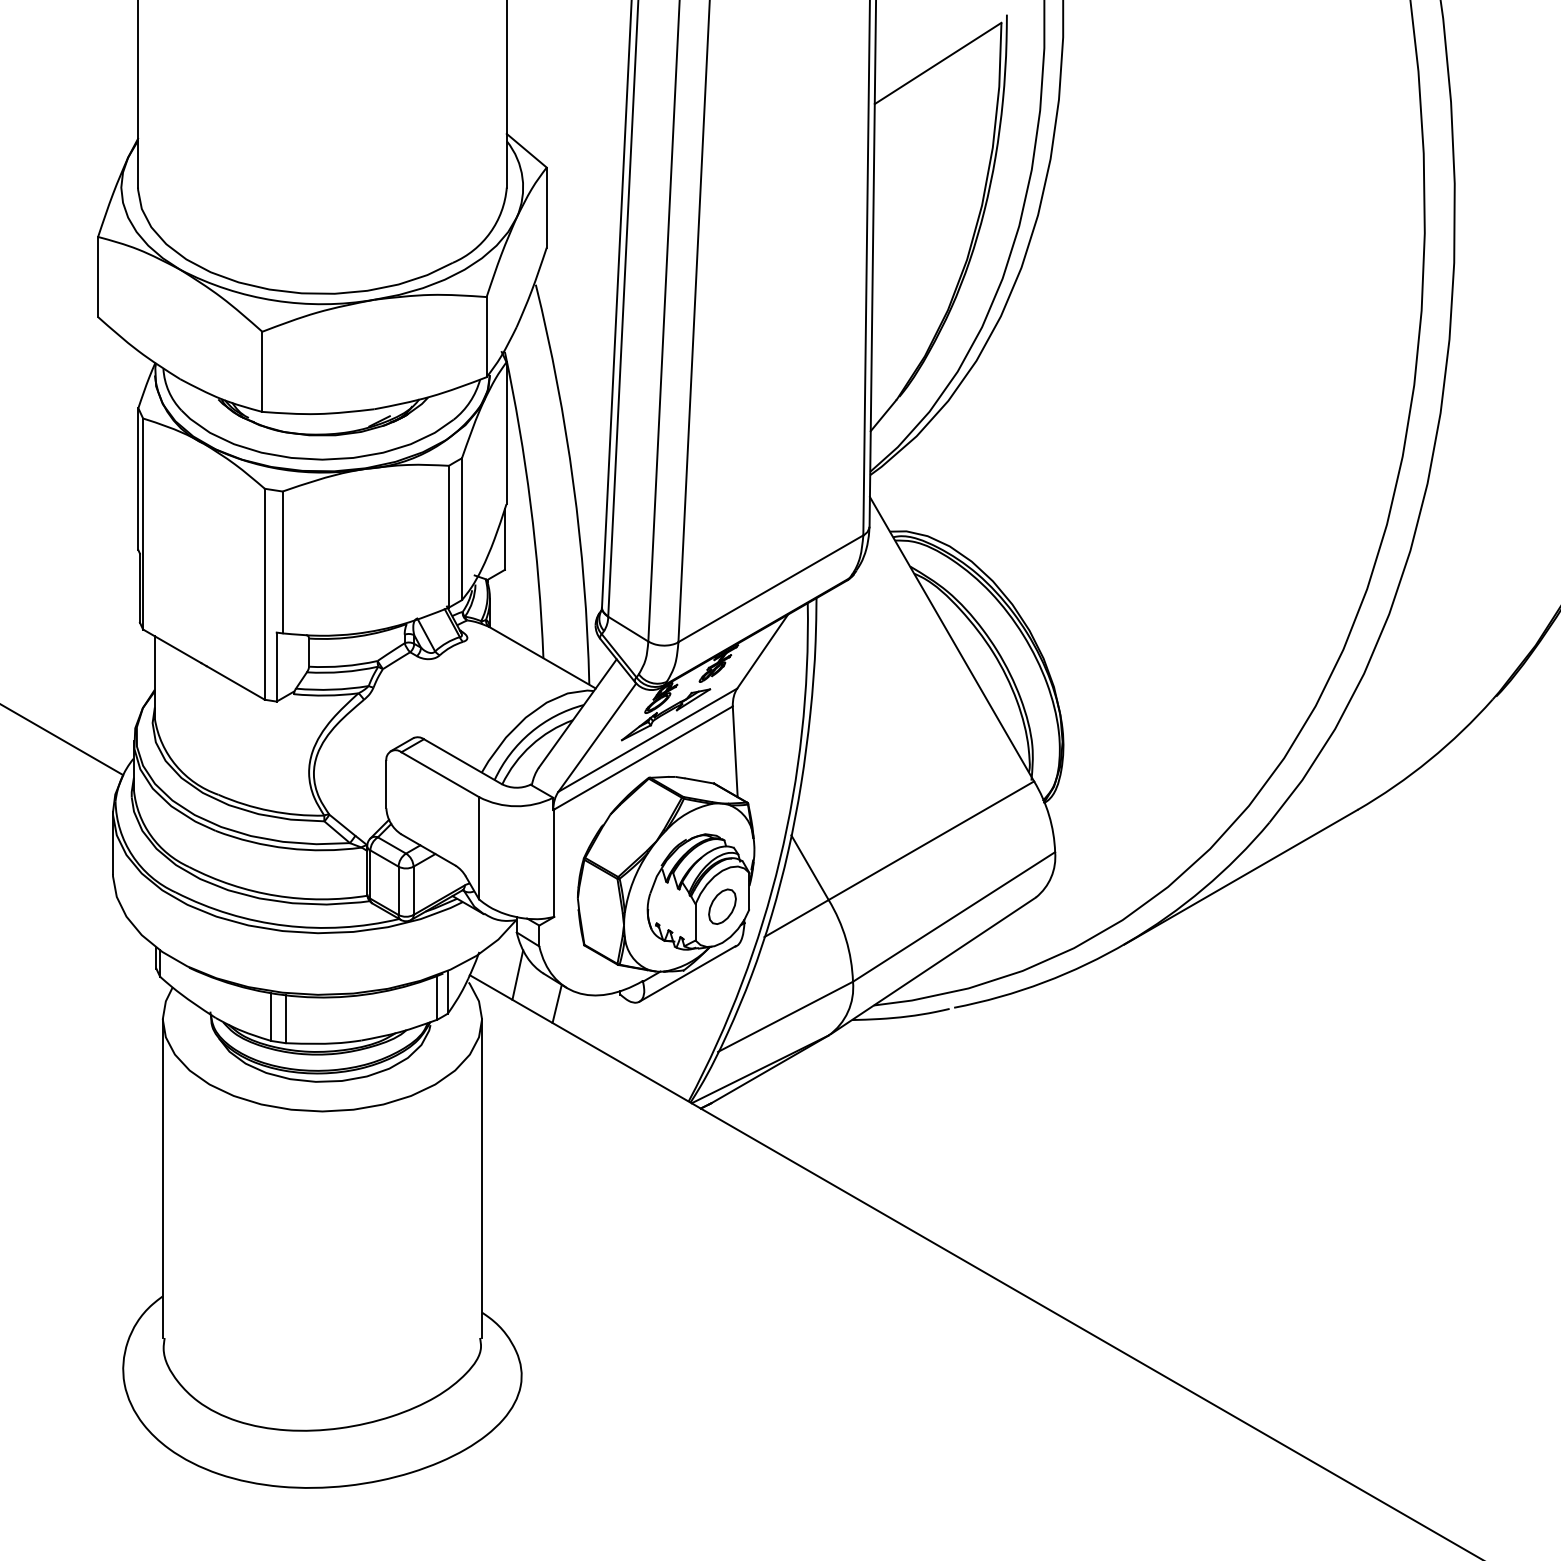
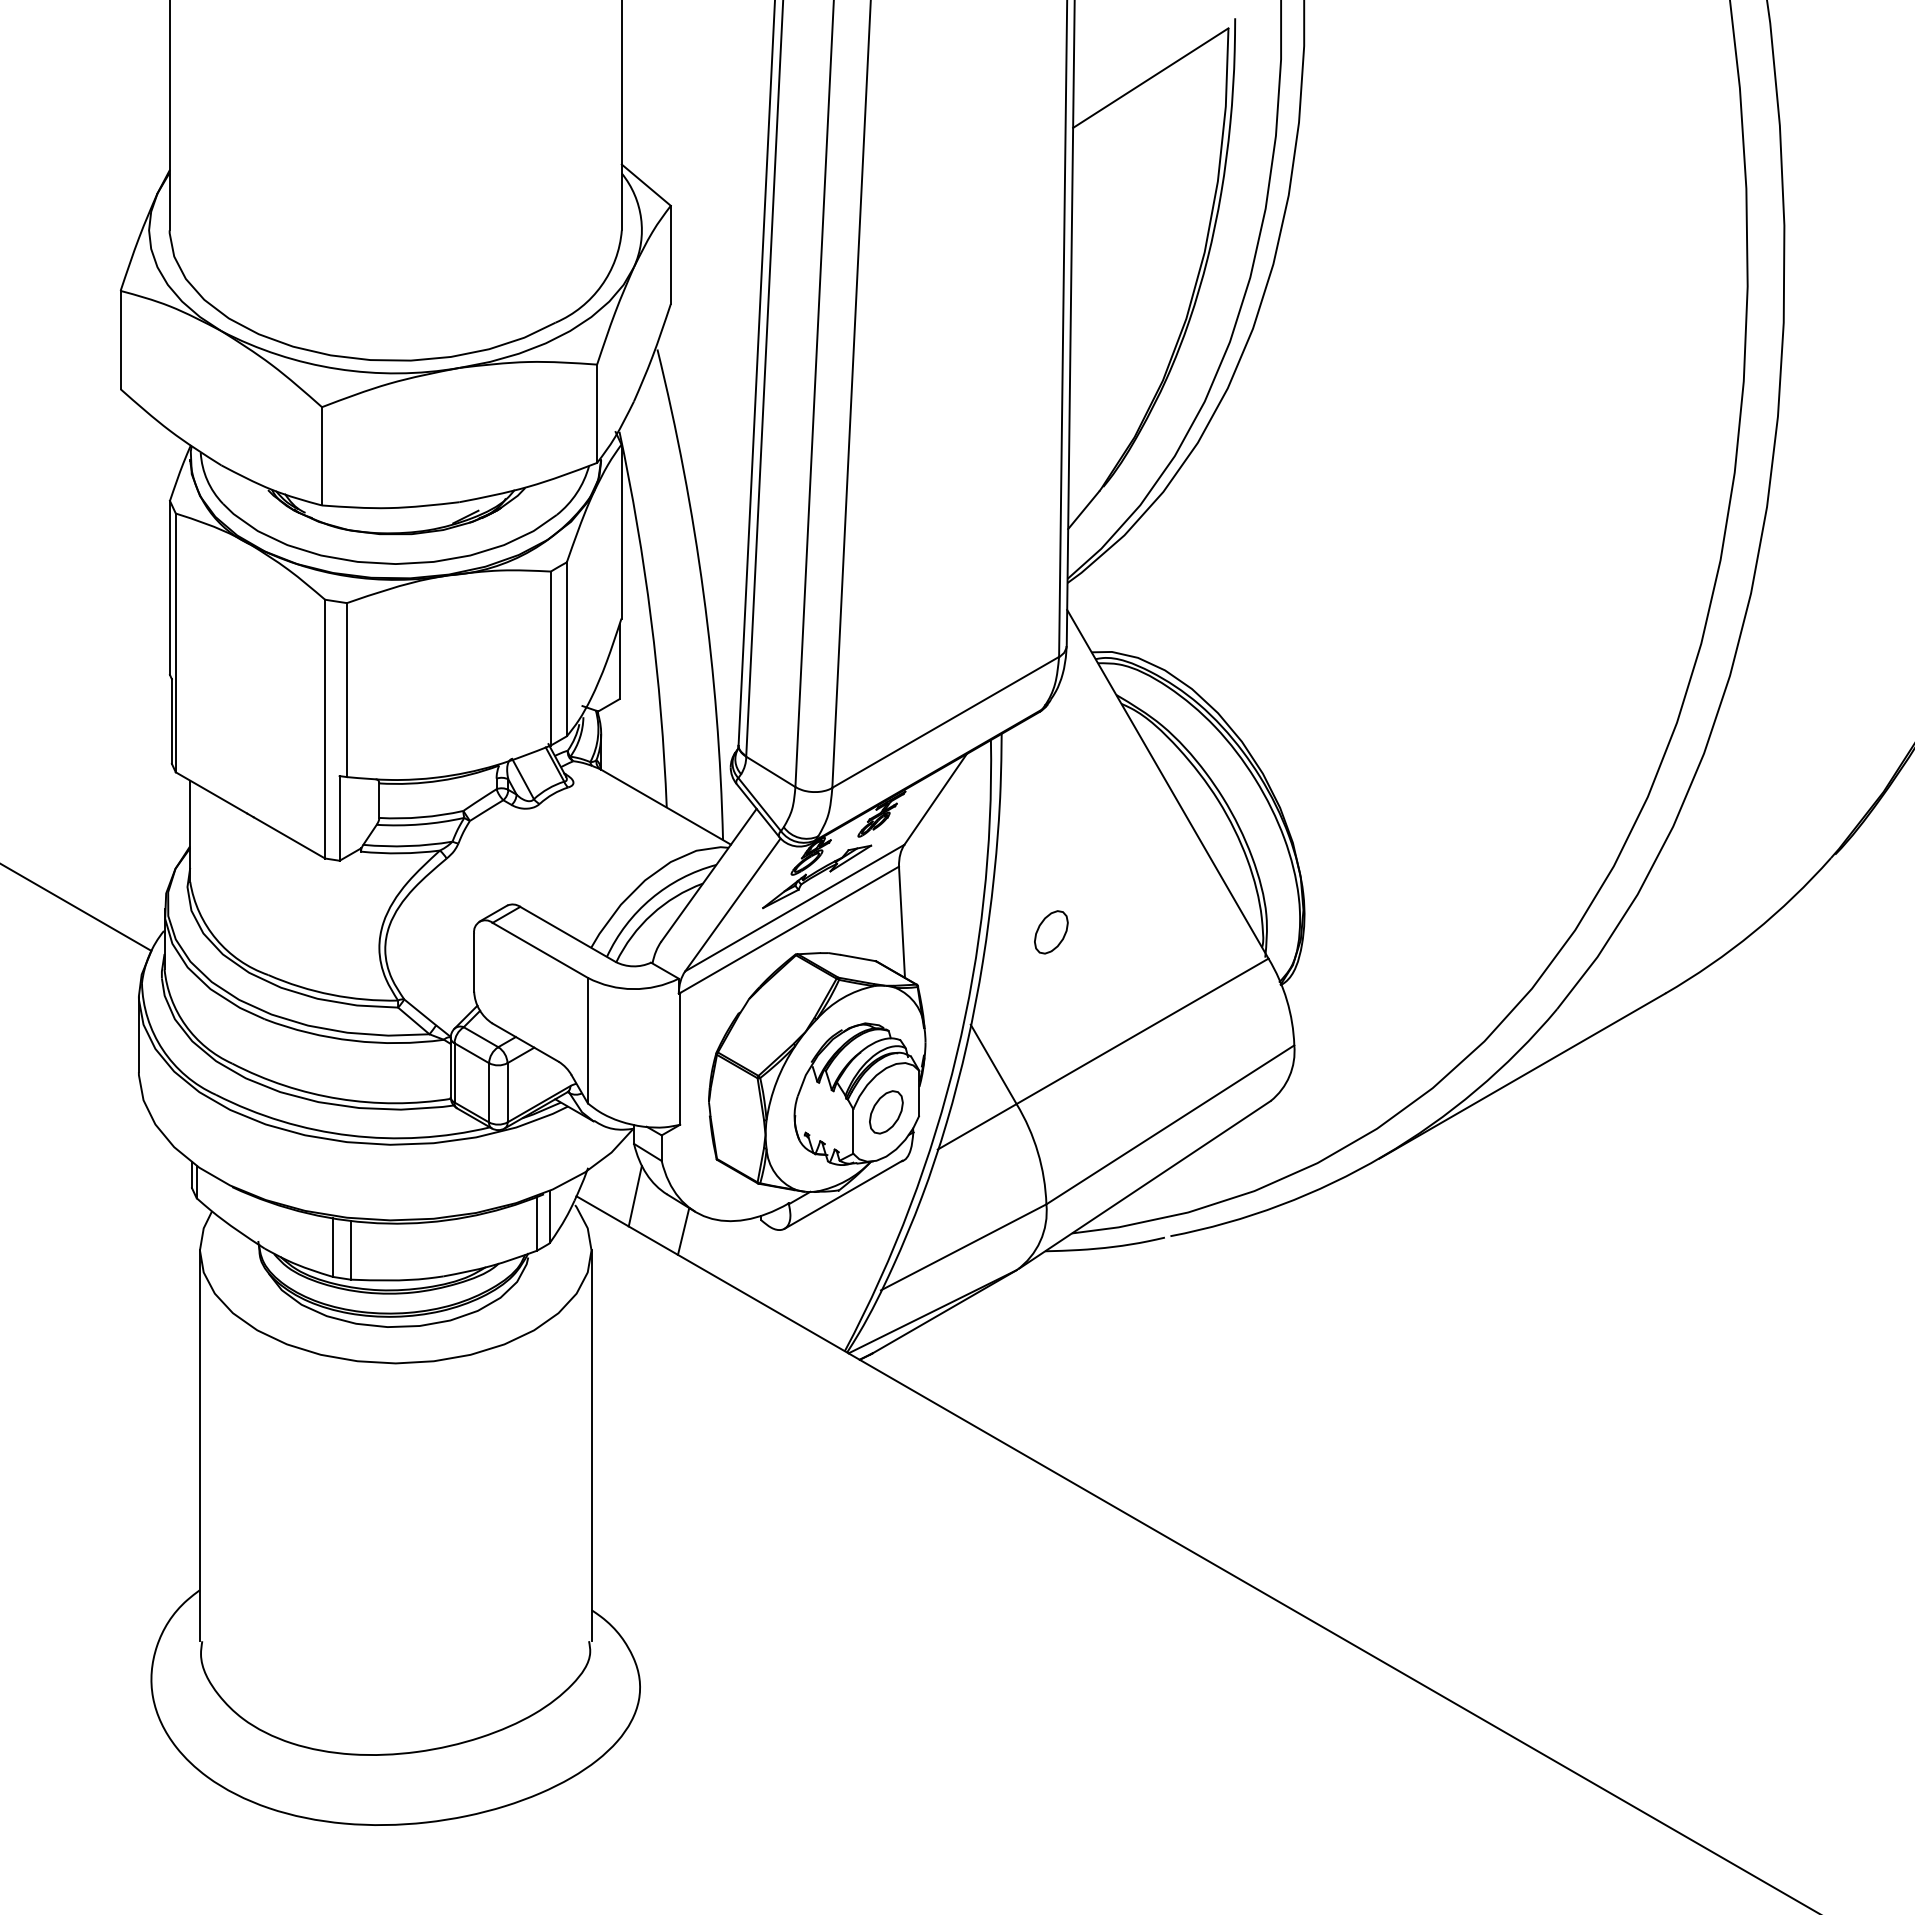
part: (857, 760) -> (1051, 932), added

